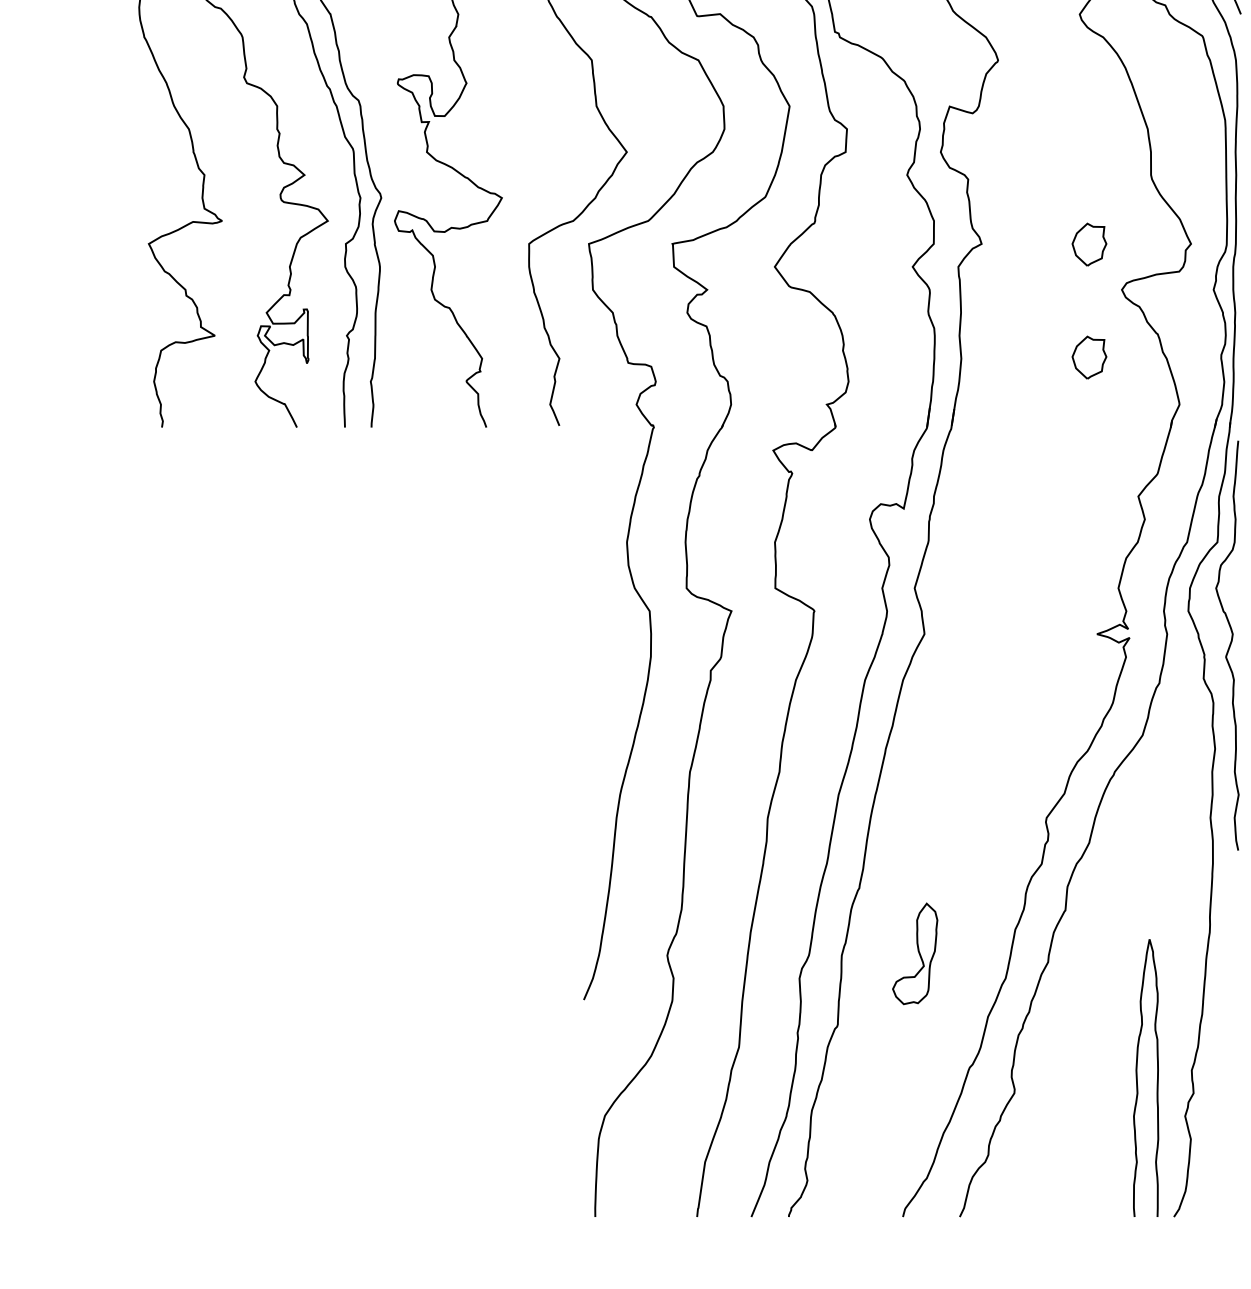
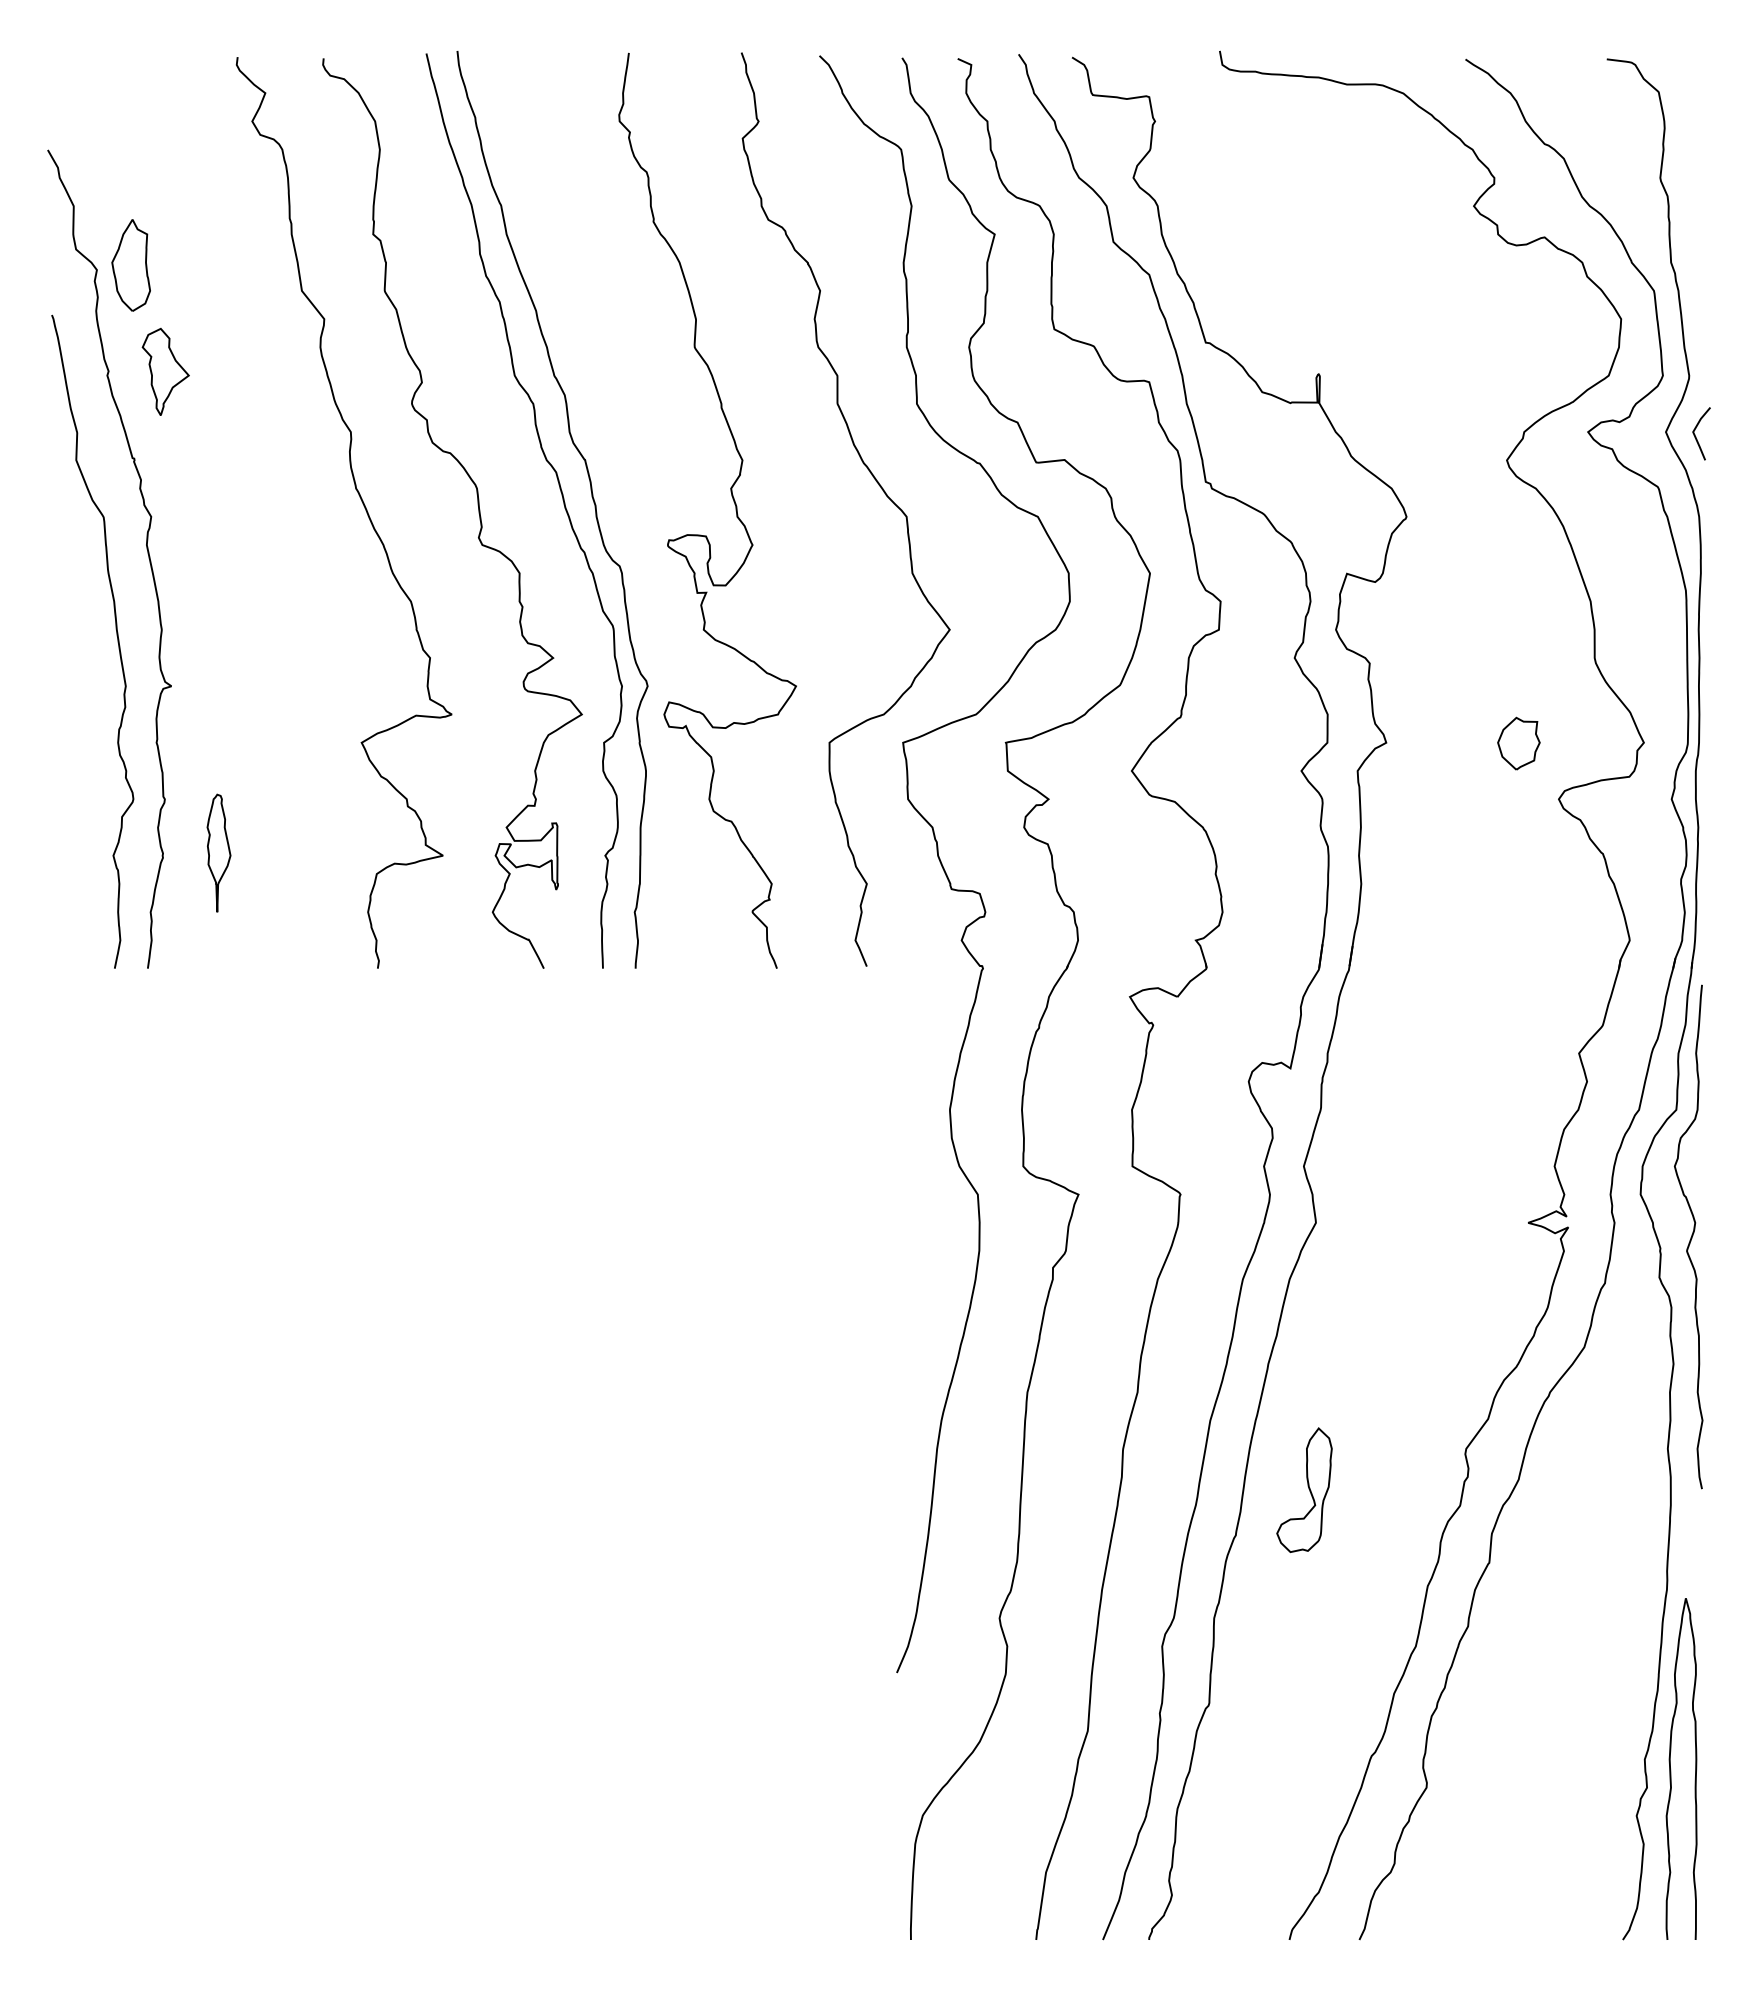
part: (32, 333) -> (218, 852), added
part: (1089, 357) -> (1518, 882), removed
part: (915, 953) -> (1304, 1489), moved
curve: (1137, 1078) -> (1671, 1769), moved

